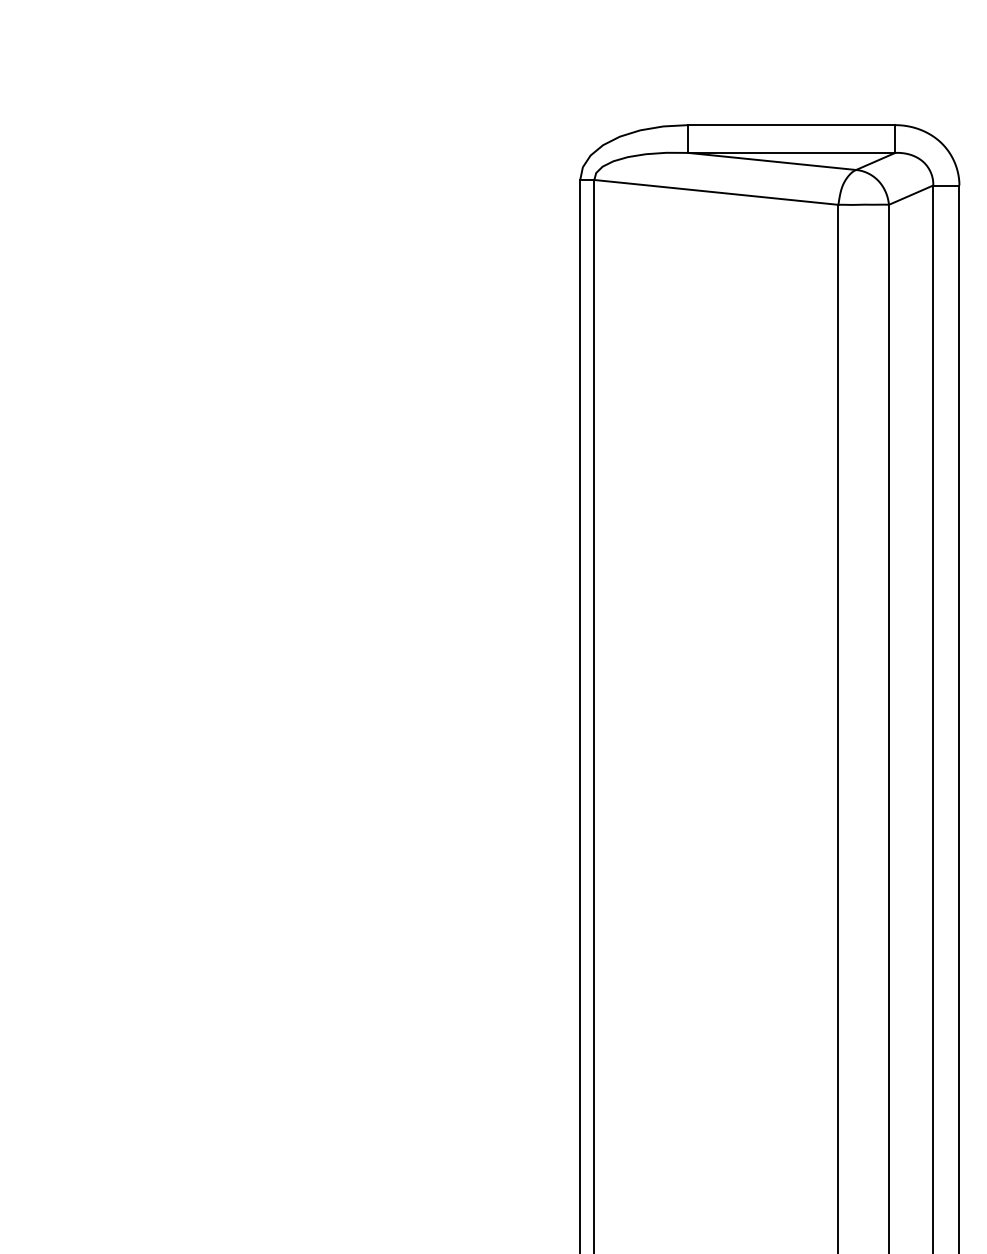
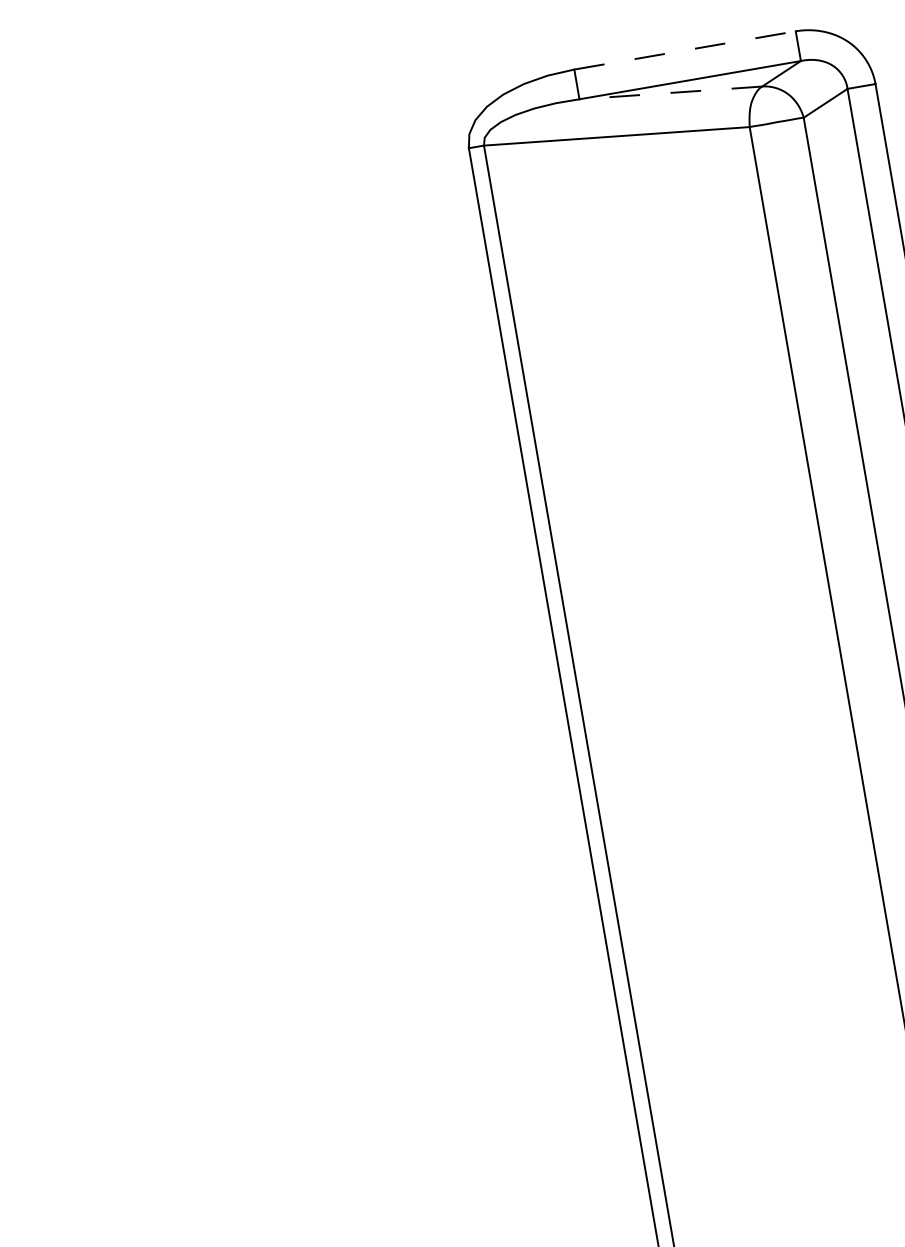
line: (791, 125) -> (684, 50), solid -> dashed
line: (771, 161) -> (670, 93), solid -> dashed

